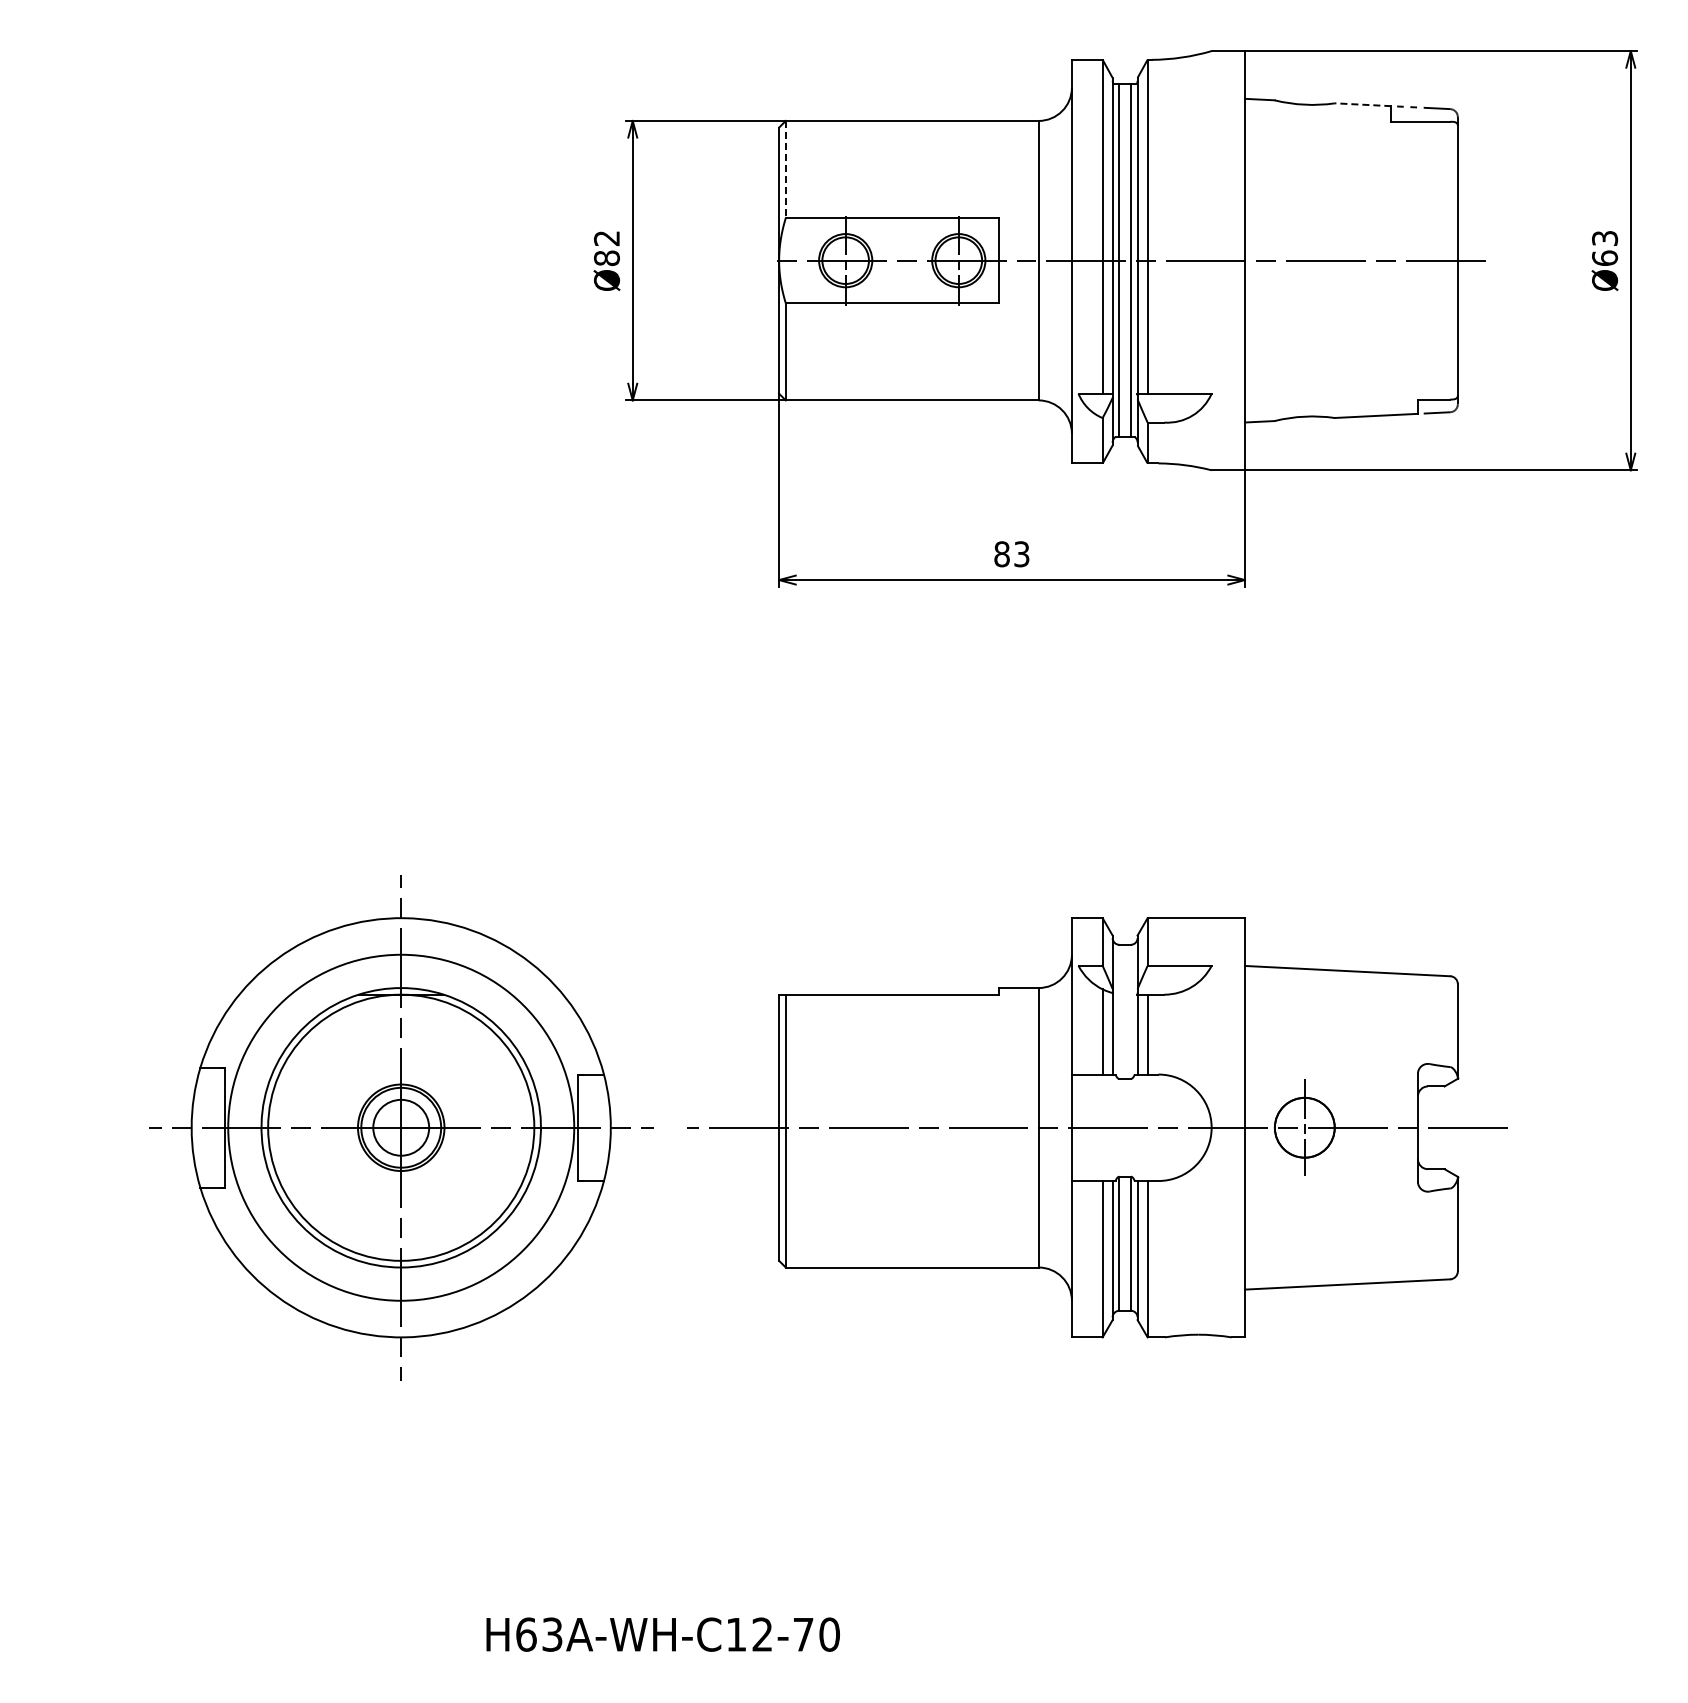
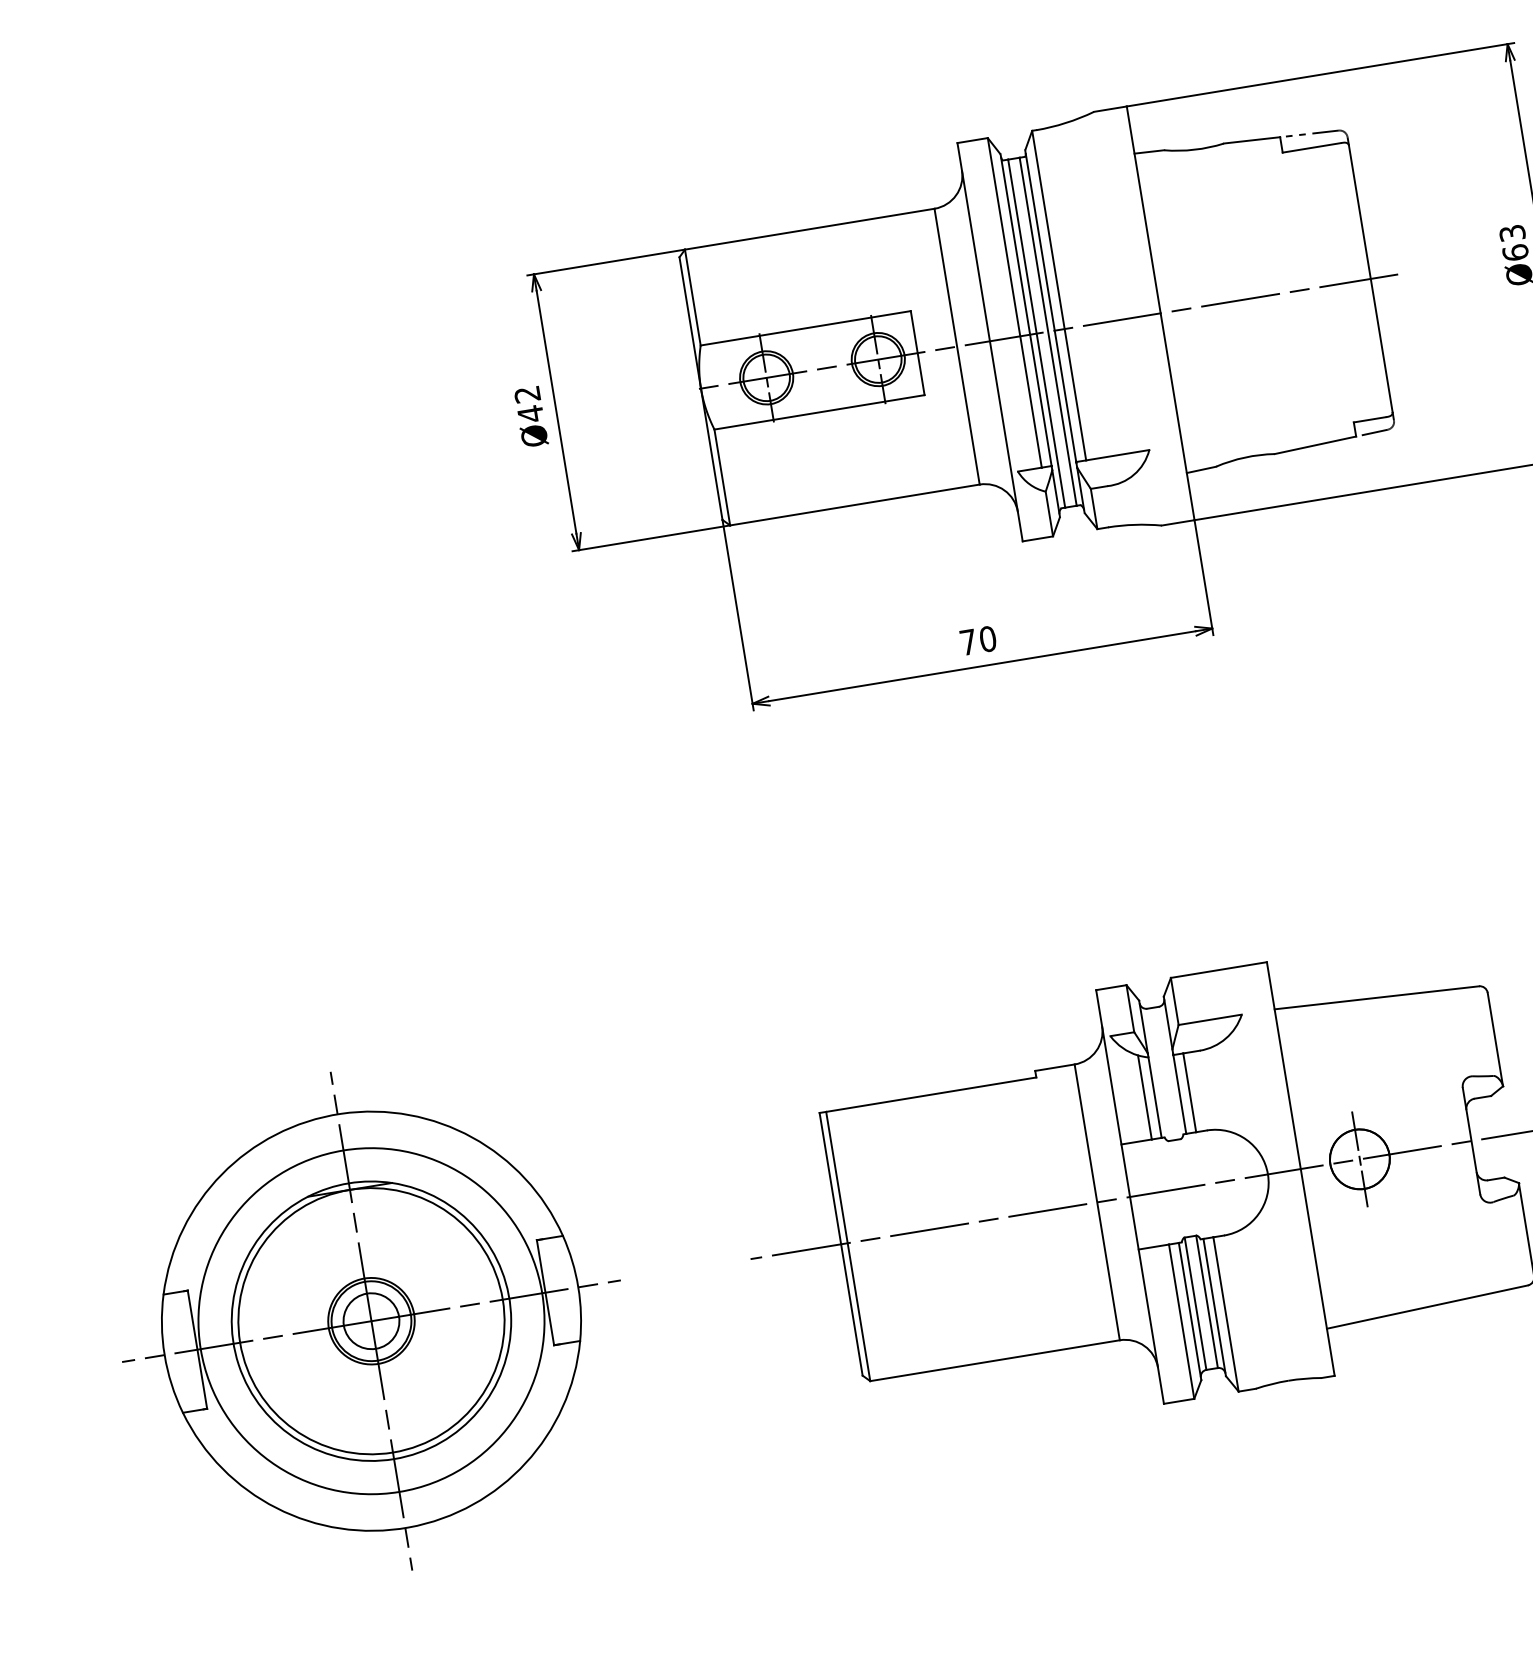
line: (1362, 104) -> (1251, 140), dashed -> solid
line: (785, 169) -> (692, 297), dashed -> solid
text: (606, 258) -> (530, 414), Ø82 -> Ø42
text: (1011, 554) -> (977, 641), 83 -> 70
part: (401, 1127) -> (371, 1320), moved

